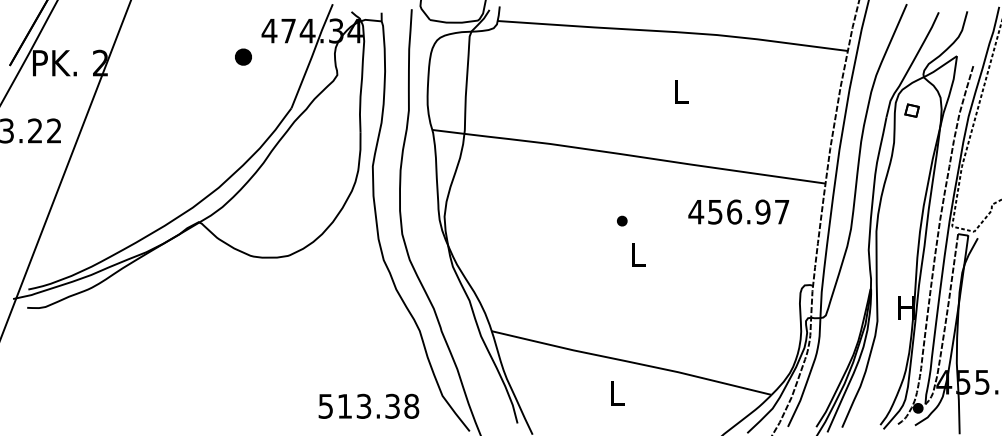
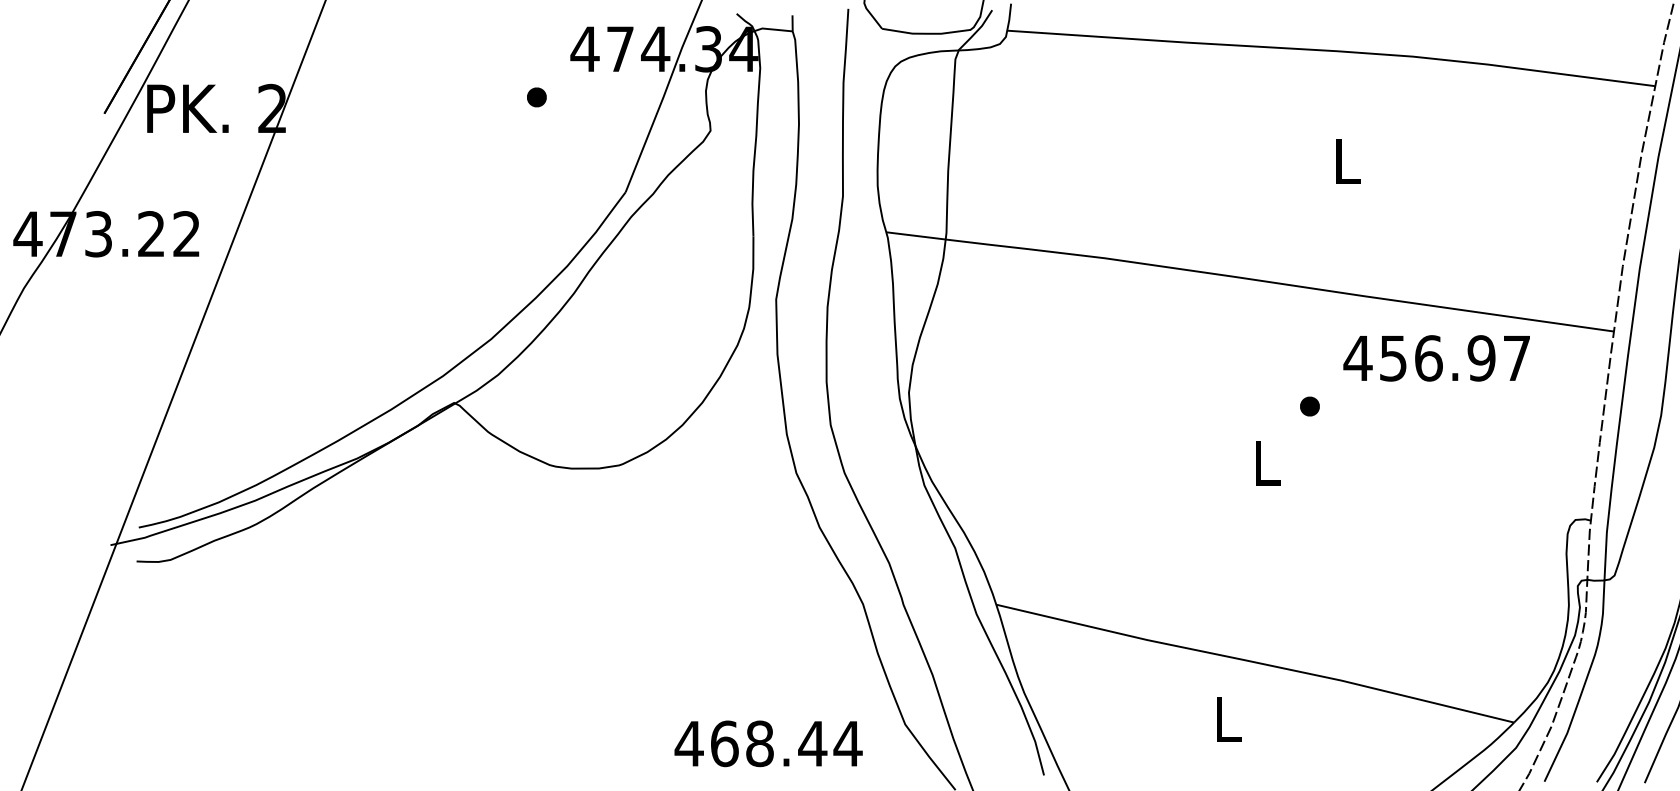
part: (243, 56) -> (536, 96), size x0.62
text: (738, 211) -> (1436, 357), moved
part: (622, 220) -> (1310, 405), moved
text: (368, 405) -> (768, 742), 513.38 -> 468.44

